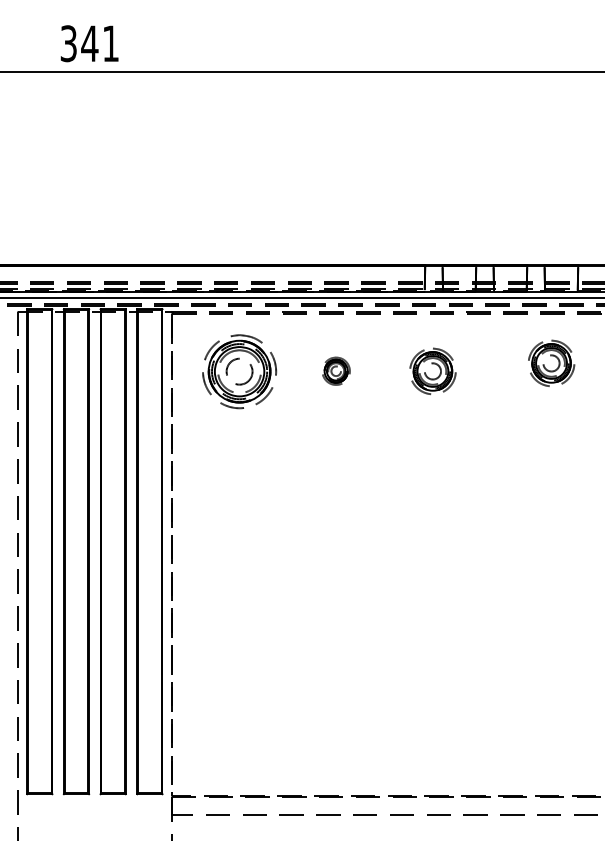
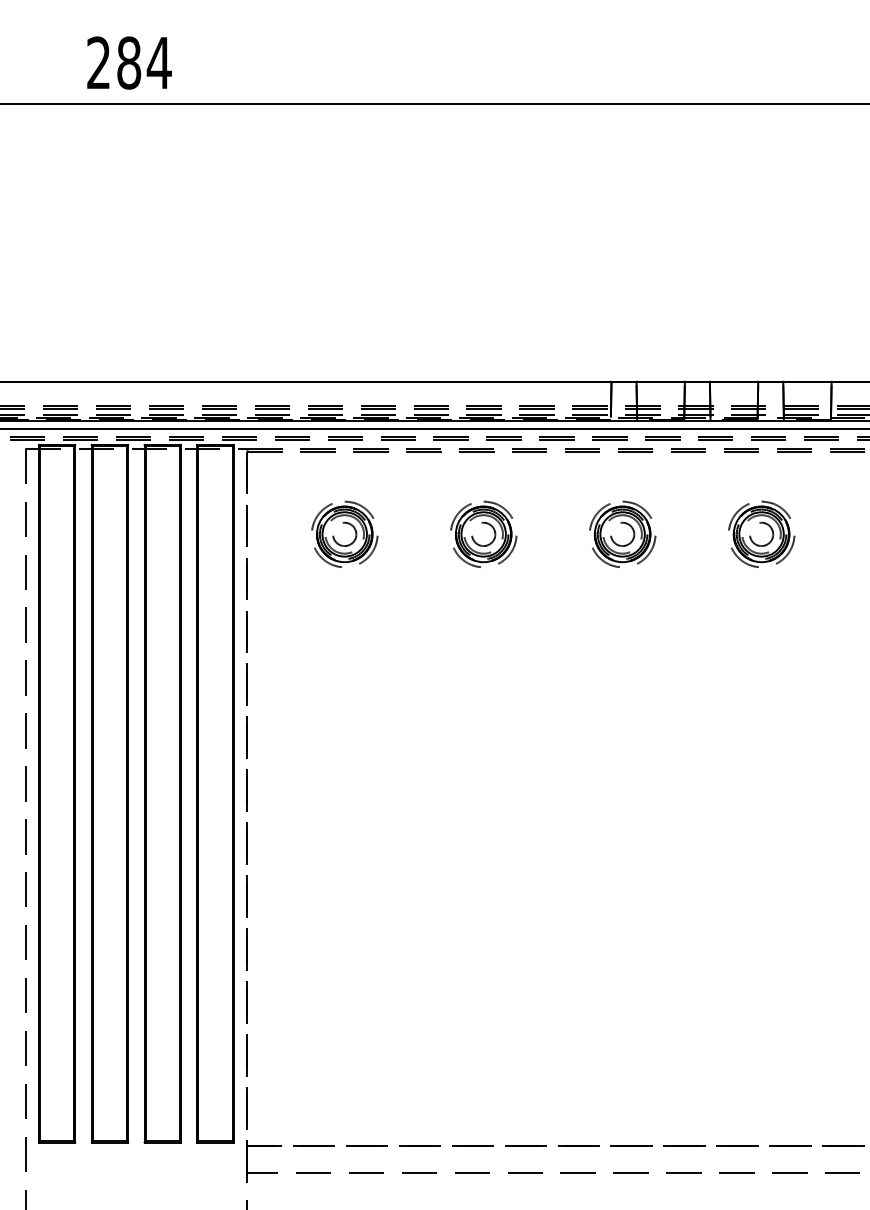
text: (89, 43) -> (128, 62), 341 -> 284
part: (551, 362) -> (761, 533), moved
part: (239, 370) -> (344, 533), size x0.62
part: (335, 370) -> (482, 533), size x1.67

